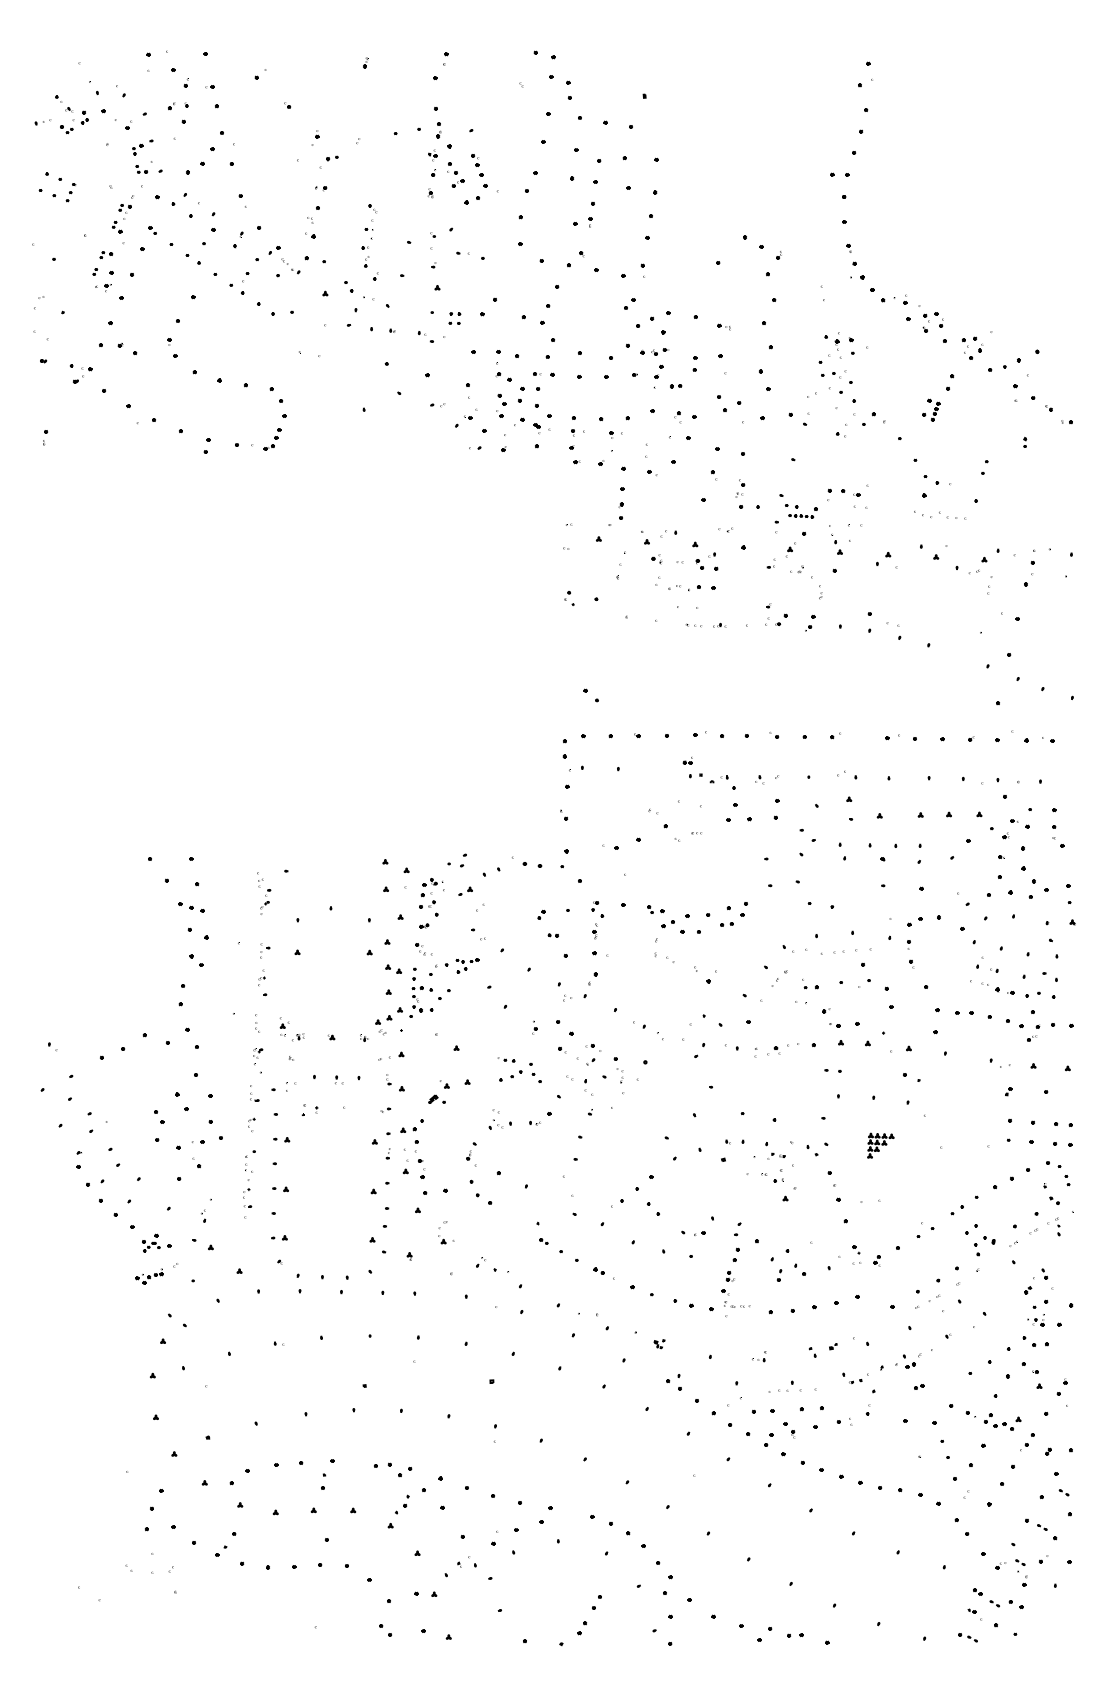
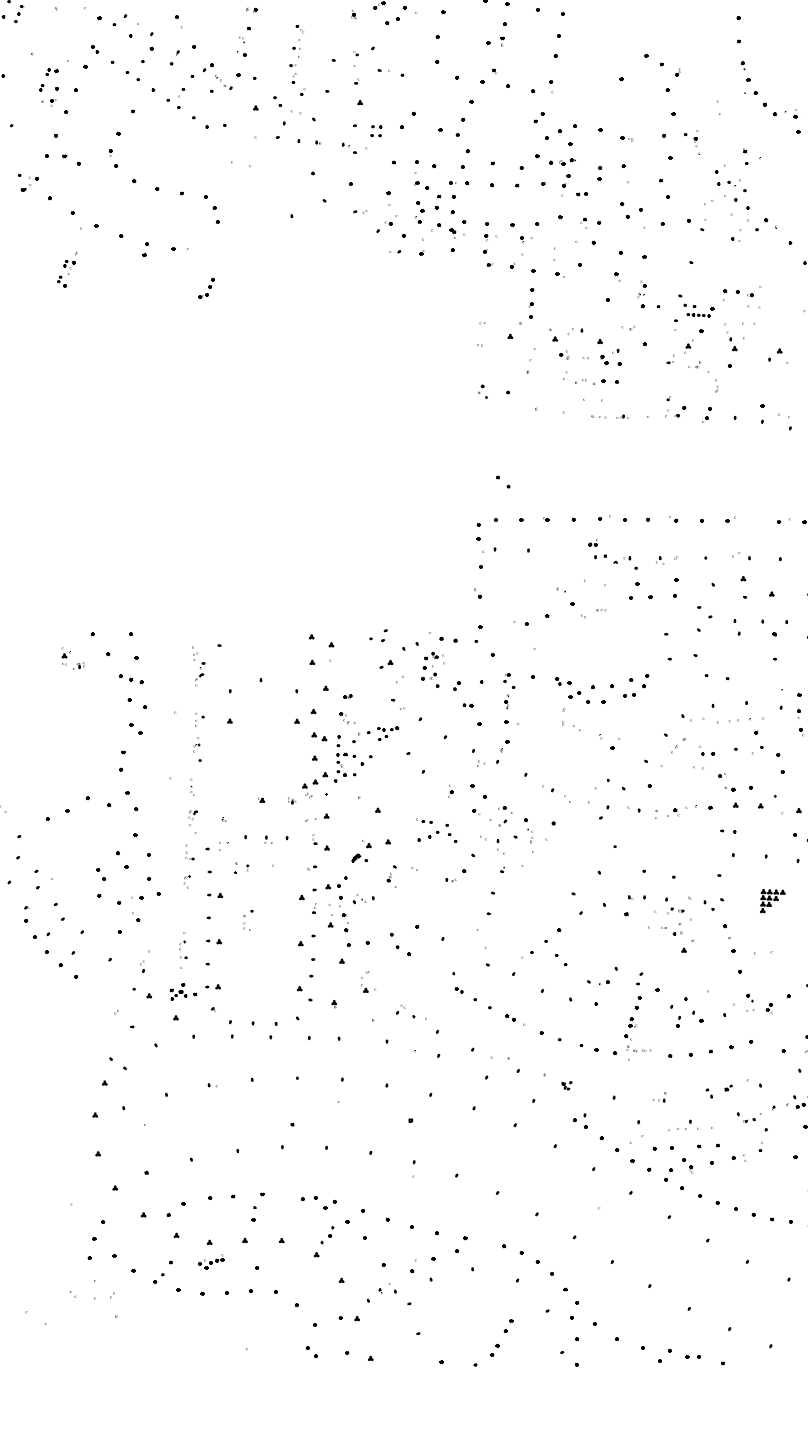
part: (122, 214) -> (67, 269), moved
part: (832, 345) -> (691, 142), moved
part: (272, 439) -> (206, 288), moved
part: (431, 897) -> (432, 670), moved
part: (285, 1028) -> (67, 657), moved
part: (499, 1124) -> (362, 899), moved
part: (471, 1154) -> (391, 876), moved
part: (250, 1161) -> (248, 920), moved
part: (156, 1242) -> (183, 991), moved
part: (149, 1276) -> (211, 1261), moved

